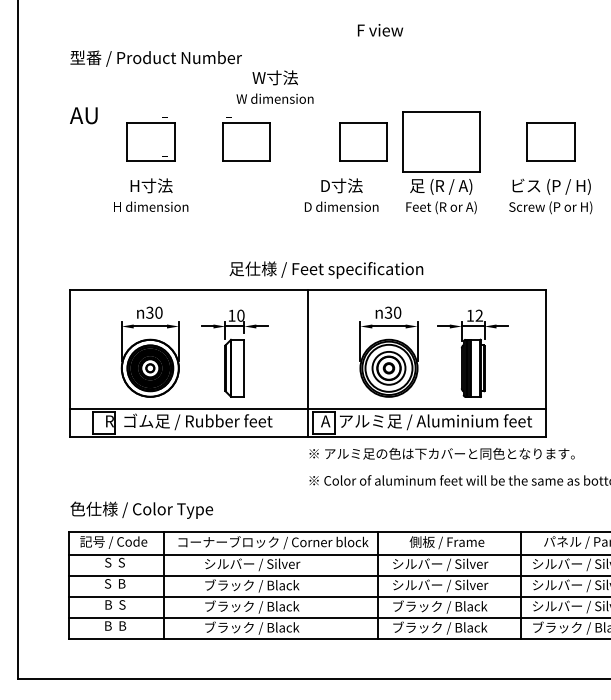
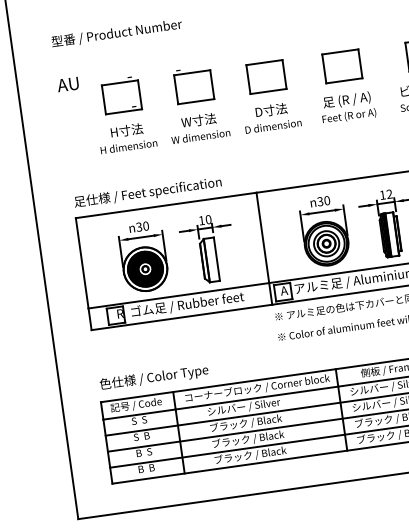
text: (274, 86) -> (199, 127), moved
part: (363, 141) -> (266, 76), moved
part: (441, 141) -> (342, 66), size x0.62
text: (326, 269) -> (147, 192), moved

